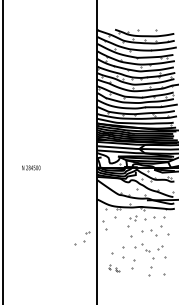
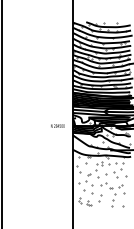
text: (31, 167) -> (57, 125), moved
part: (82, 238) -> (85, 179), moved
part: (114, 268) -> (85, 201), size x1.67

